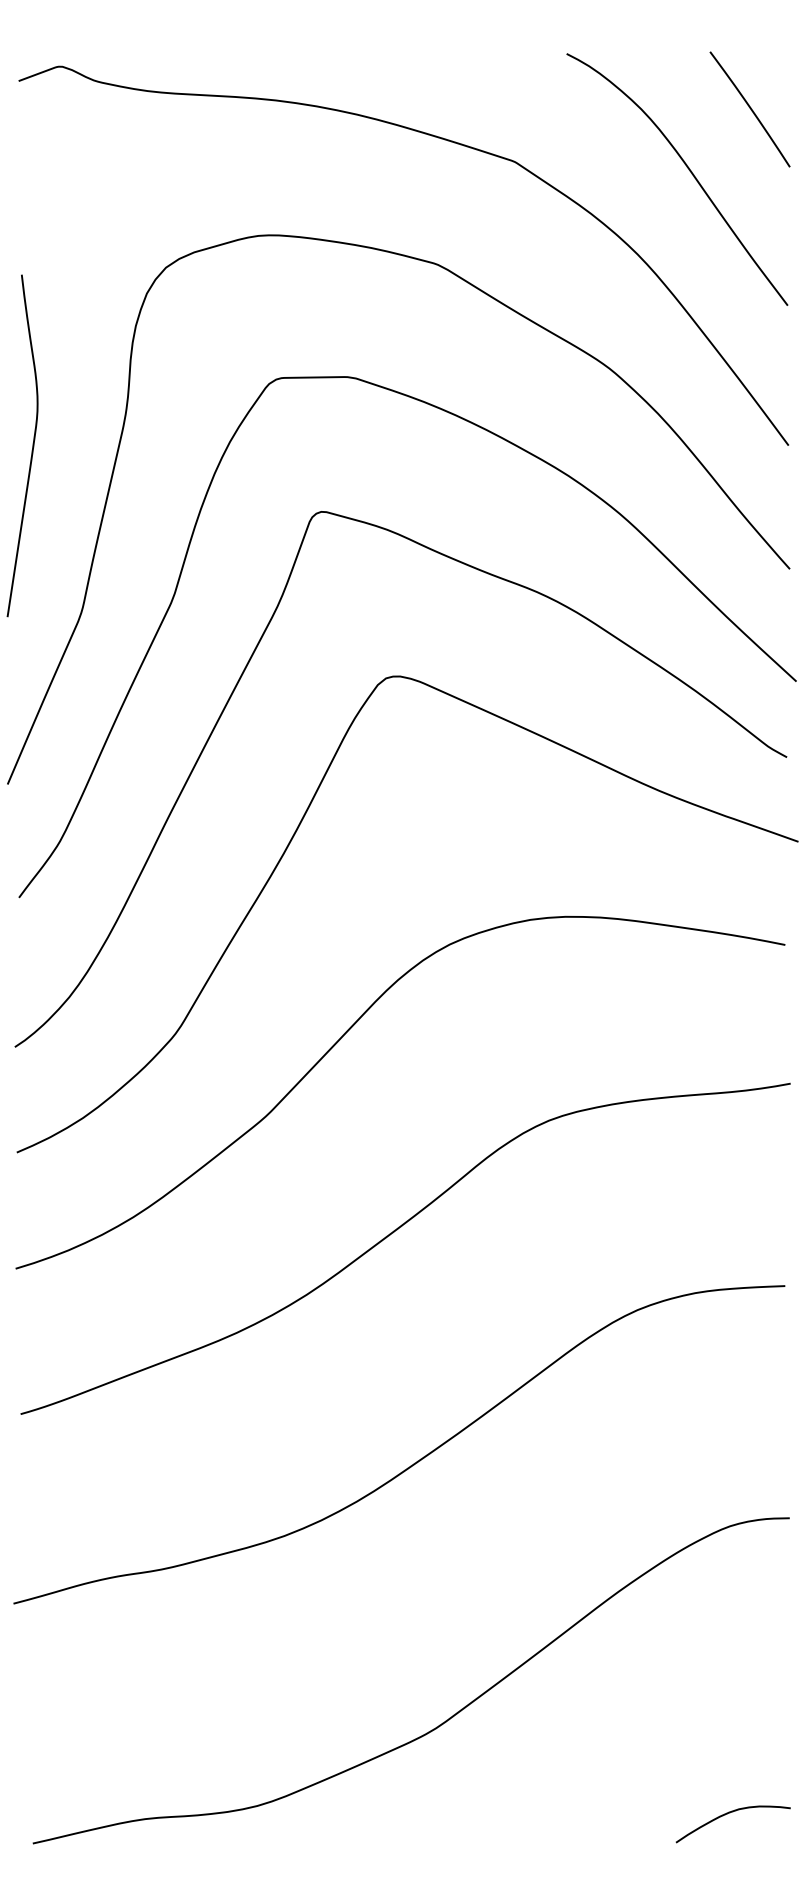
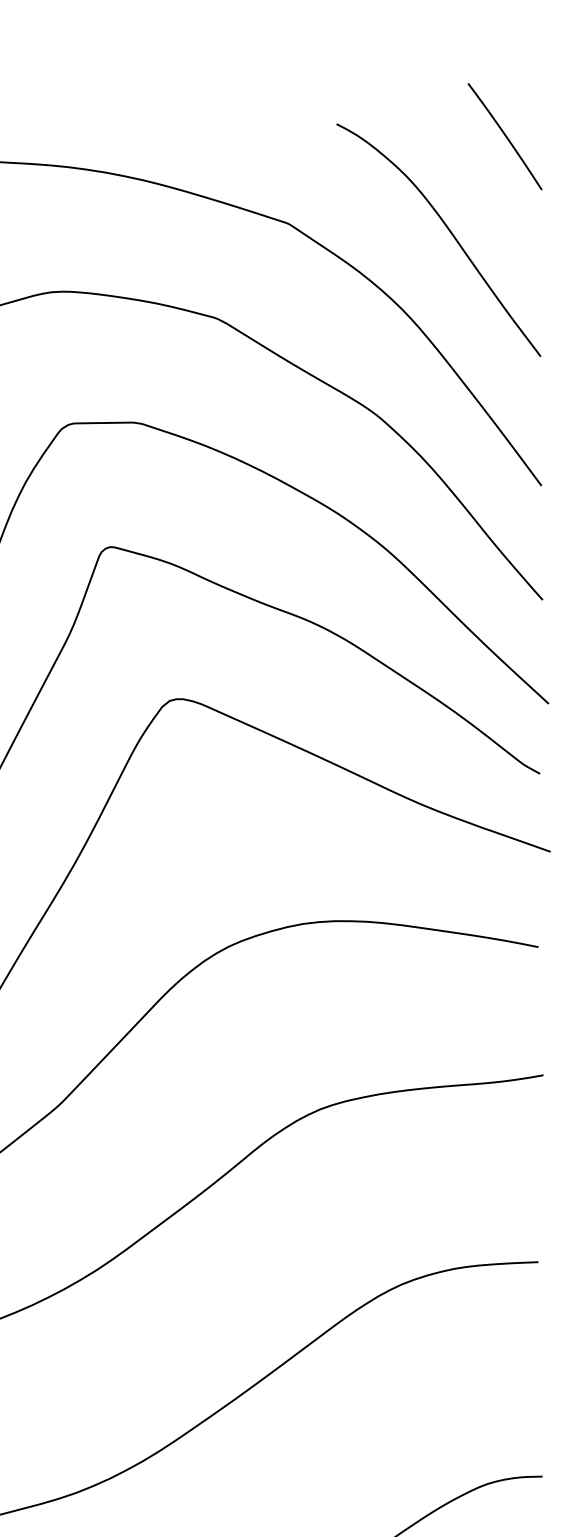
curve: (749, 108) -> (504, 135), moved

